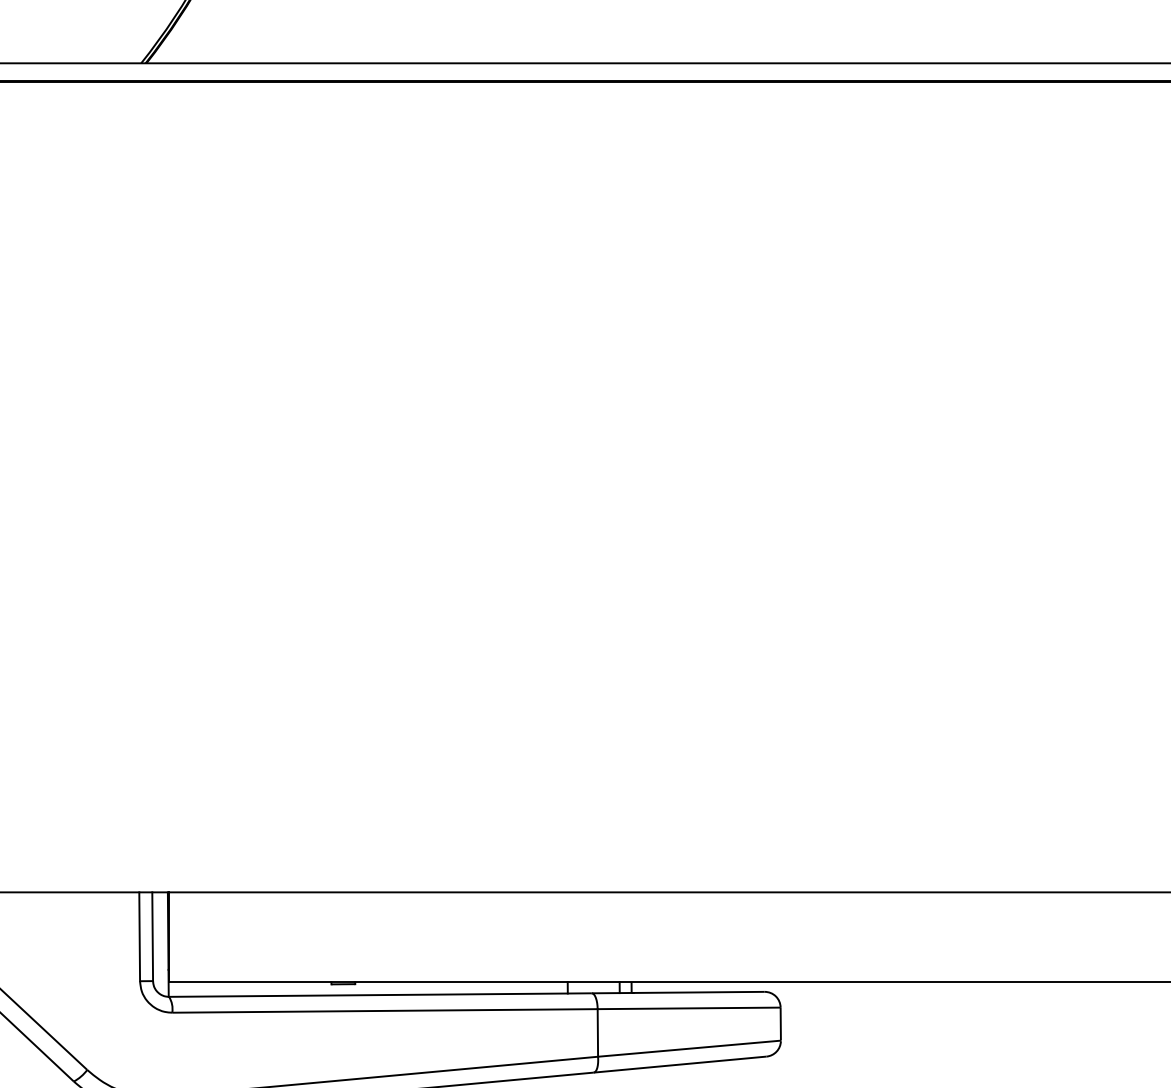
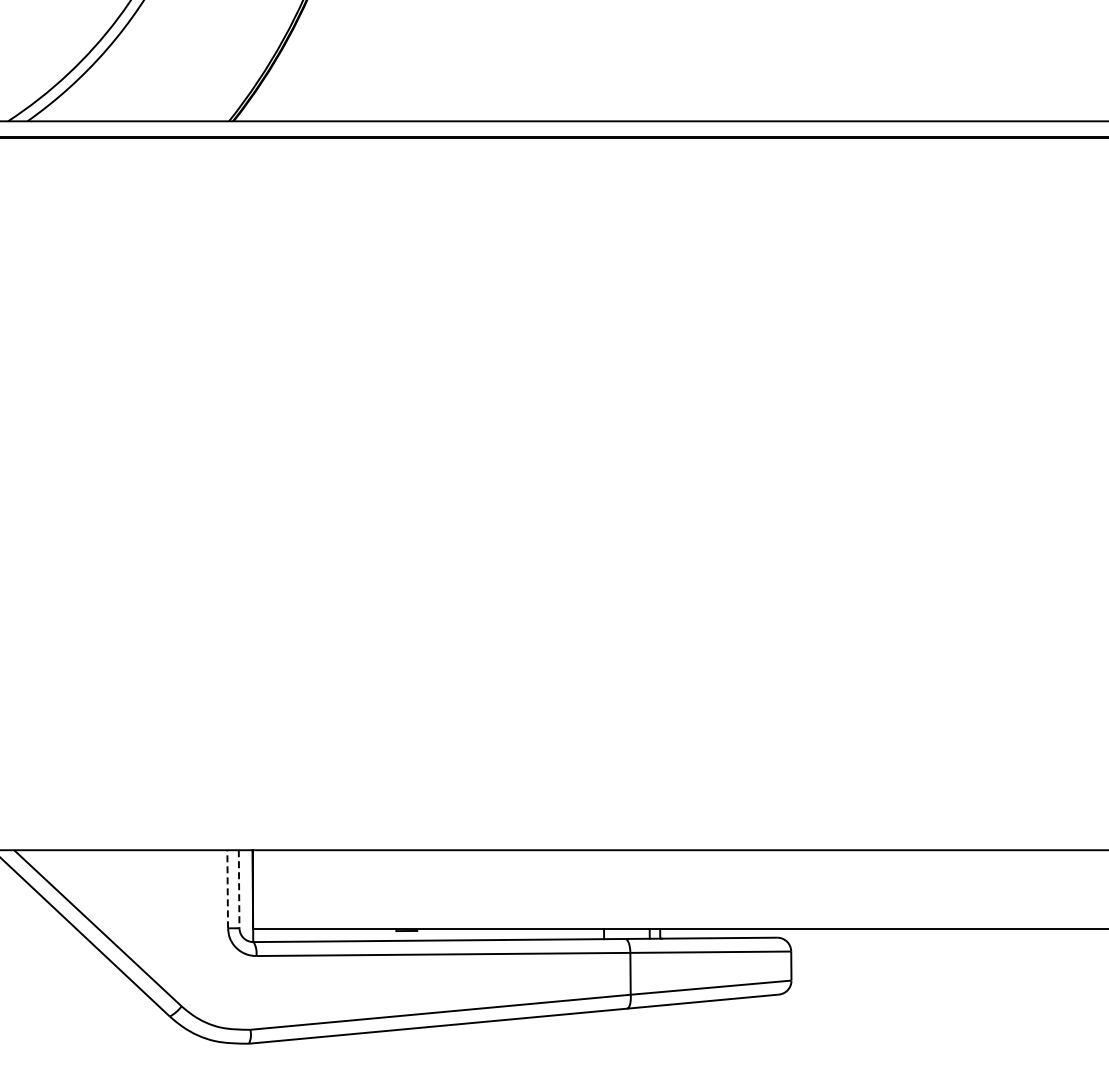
line: (139, 935) -> (227, 888), solid -> dashed
line: (153, 937) -> (239, 889), solid -> dashed

